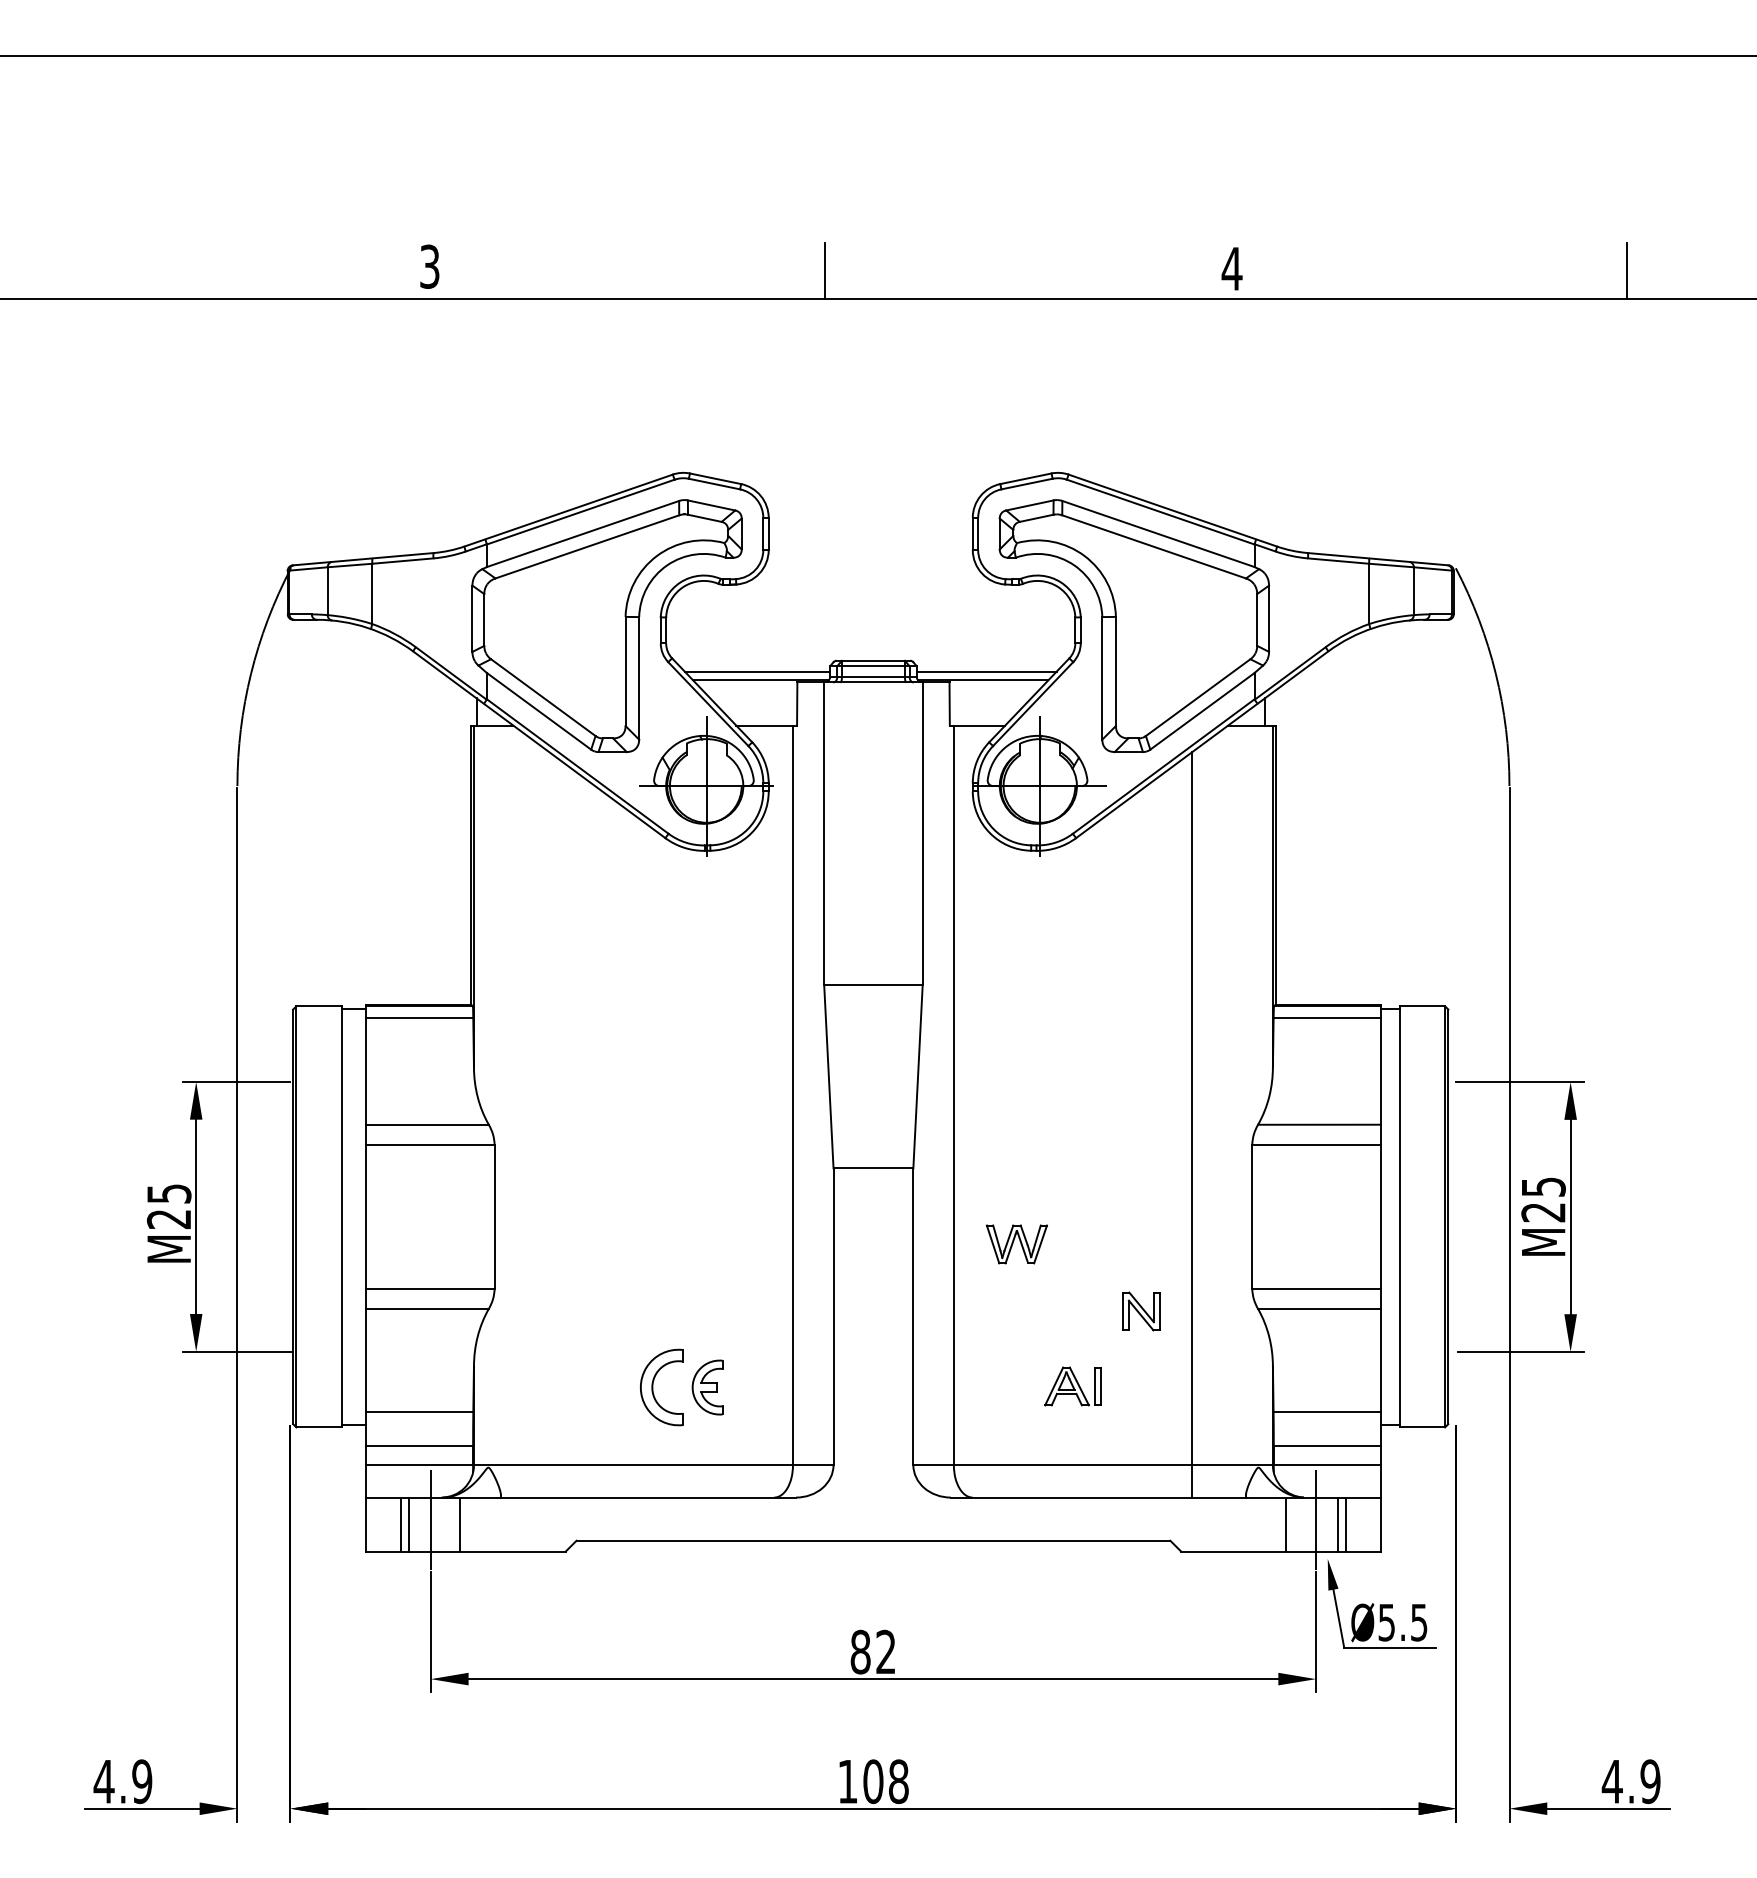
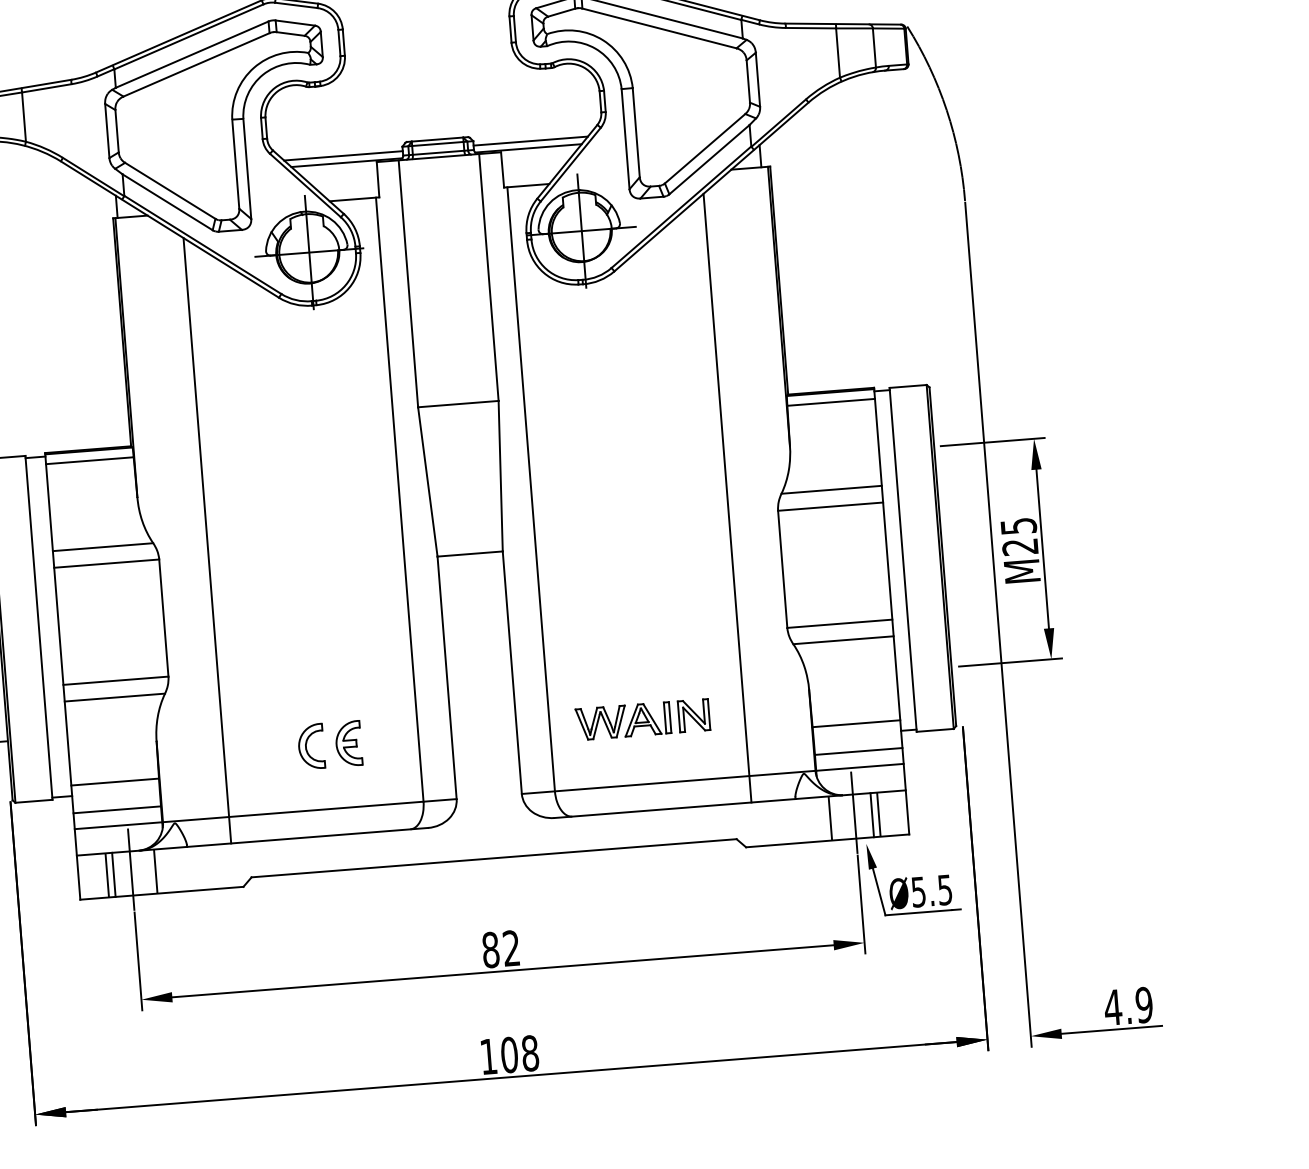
line: (554, 1126) -> (206, 540), added
part: (1016, 1244) -> (601, 723), moved
part: (1141, 1311) -> (694, 715), moved
part: (661, 1387) -> (311, 746), size x0.71

